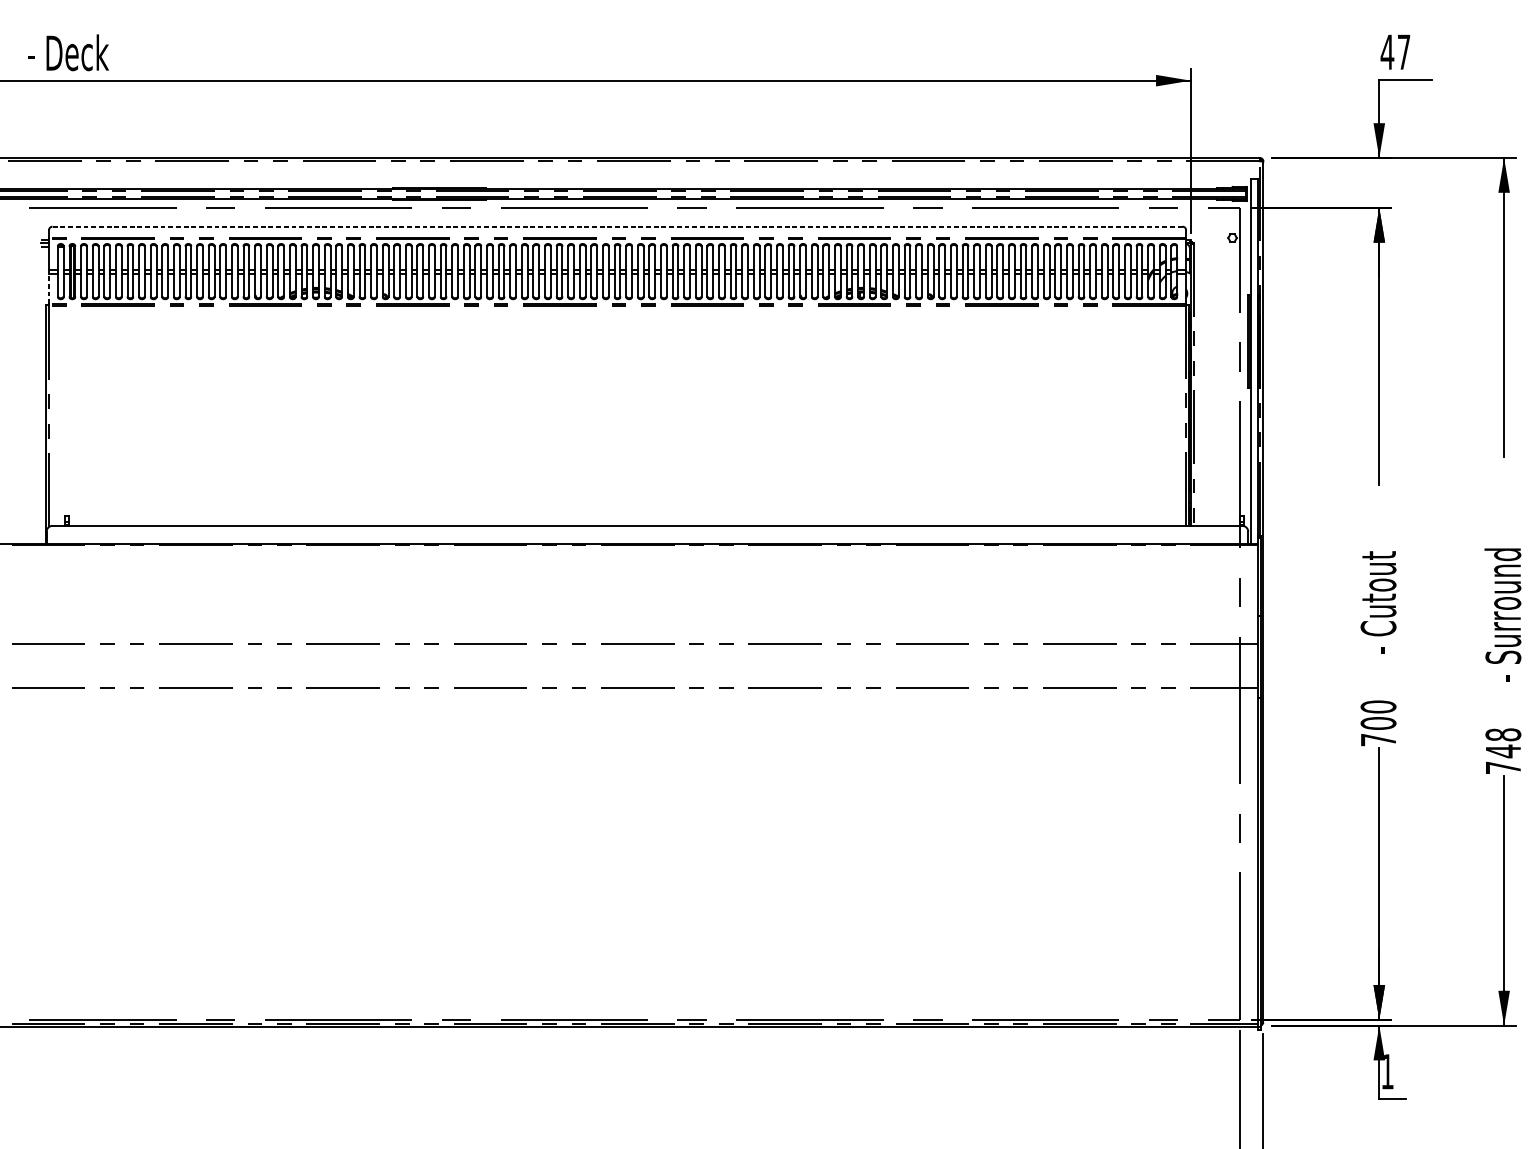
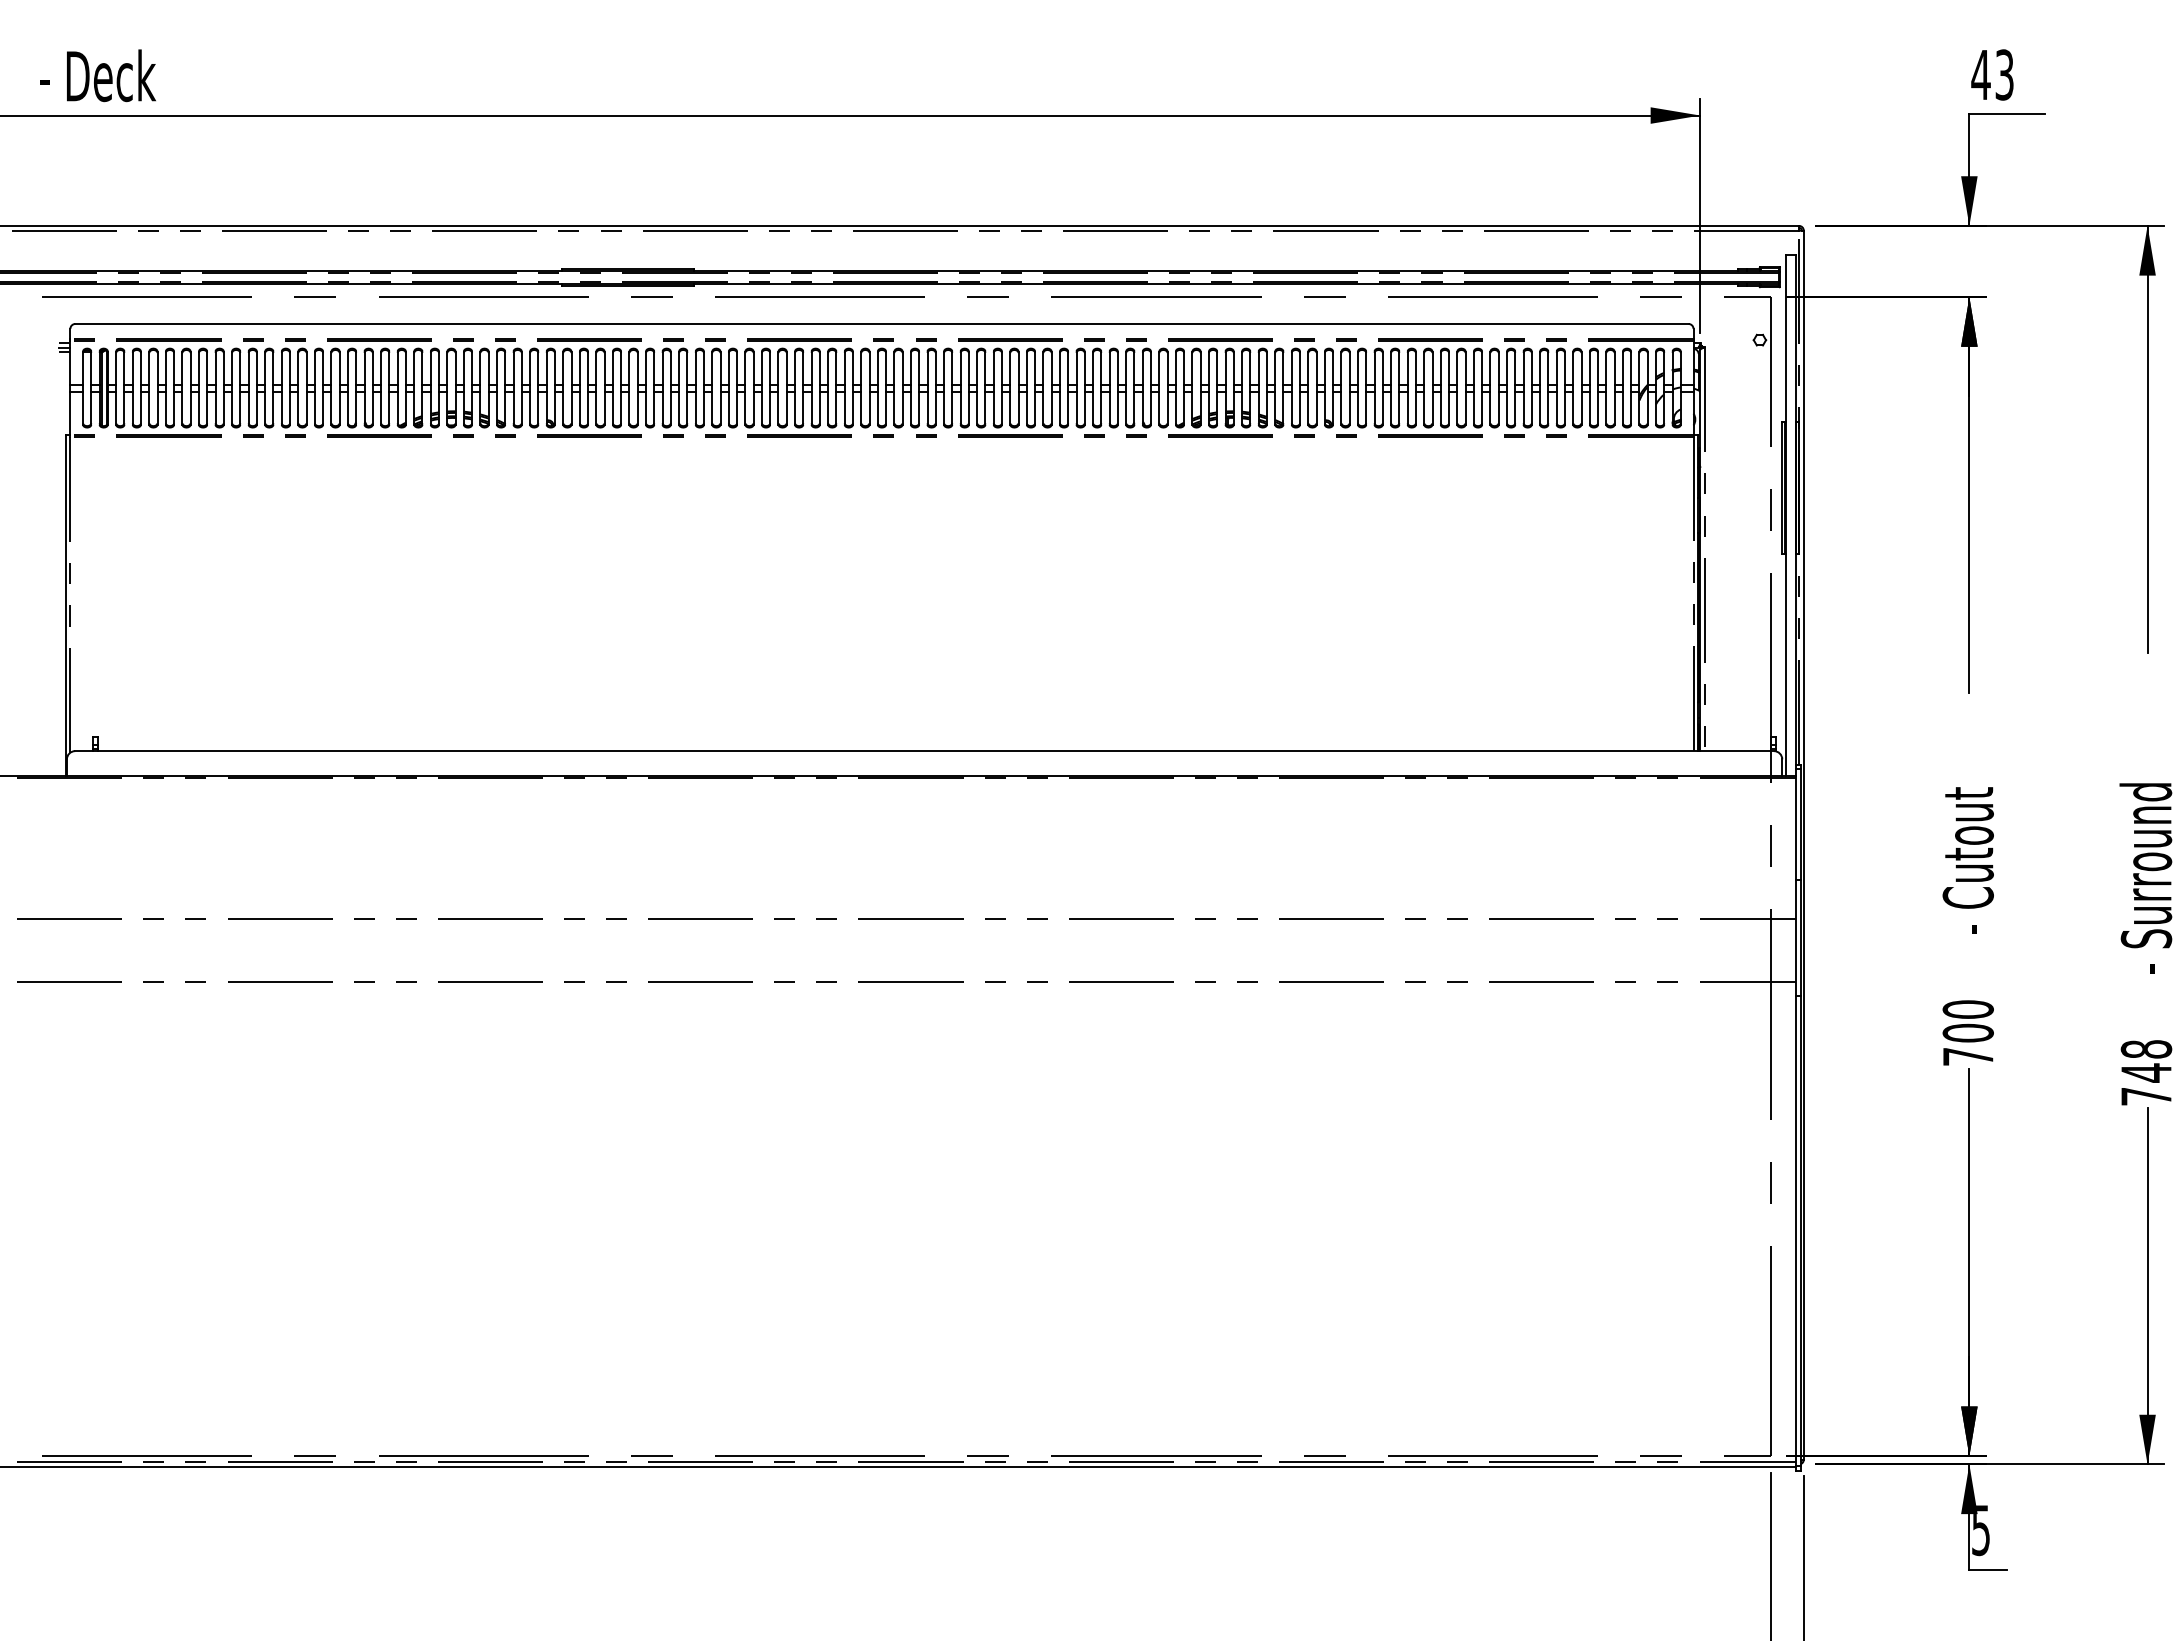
text: (1403, 51) -> (2004, 74), 47 -> 43
line: (617, 226) -> (881, 323), dashed -> solid
line: (49, 288) -> (70, 412), dashed -> solid
text: (1387, 1071) -> (1980, 1530), 1 -> 5

